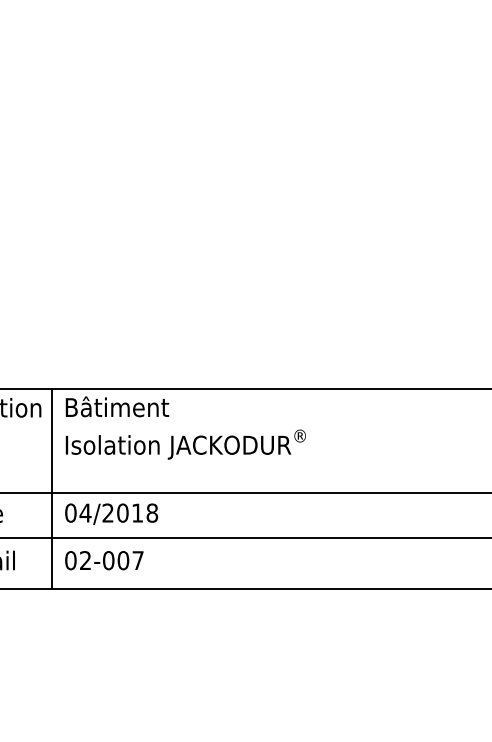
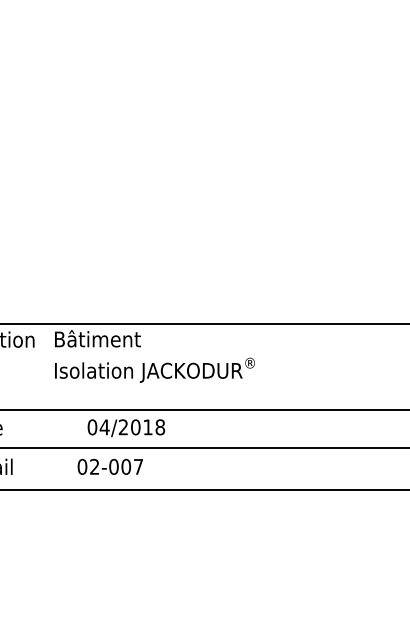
line: (52, 488) -> (43, 406), removed
text: (111, 513) -> (126, 427), moved
text: (104, 560) -> (110, 466), moved

